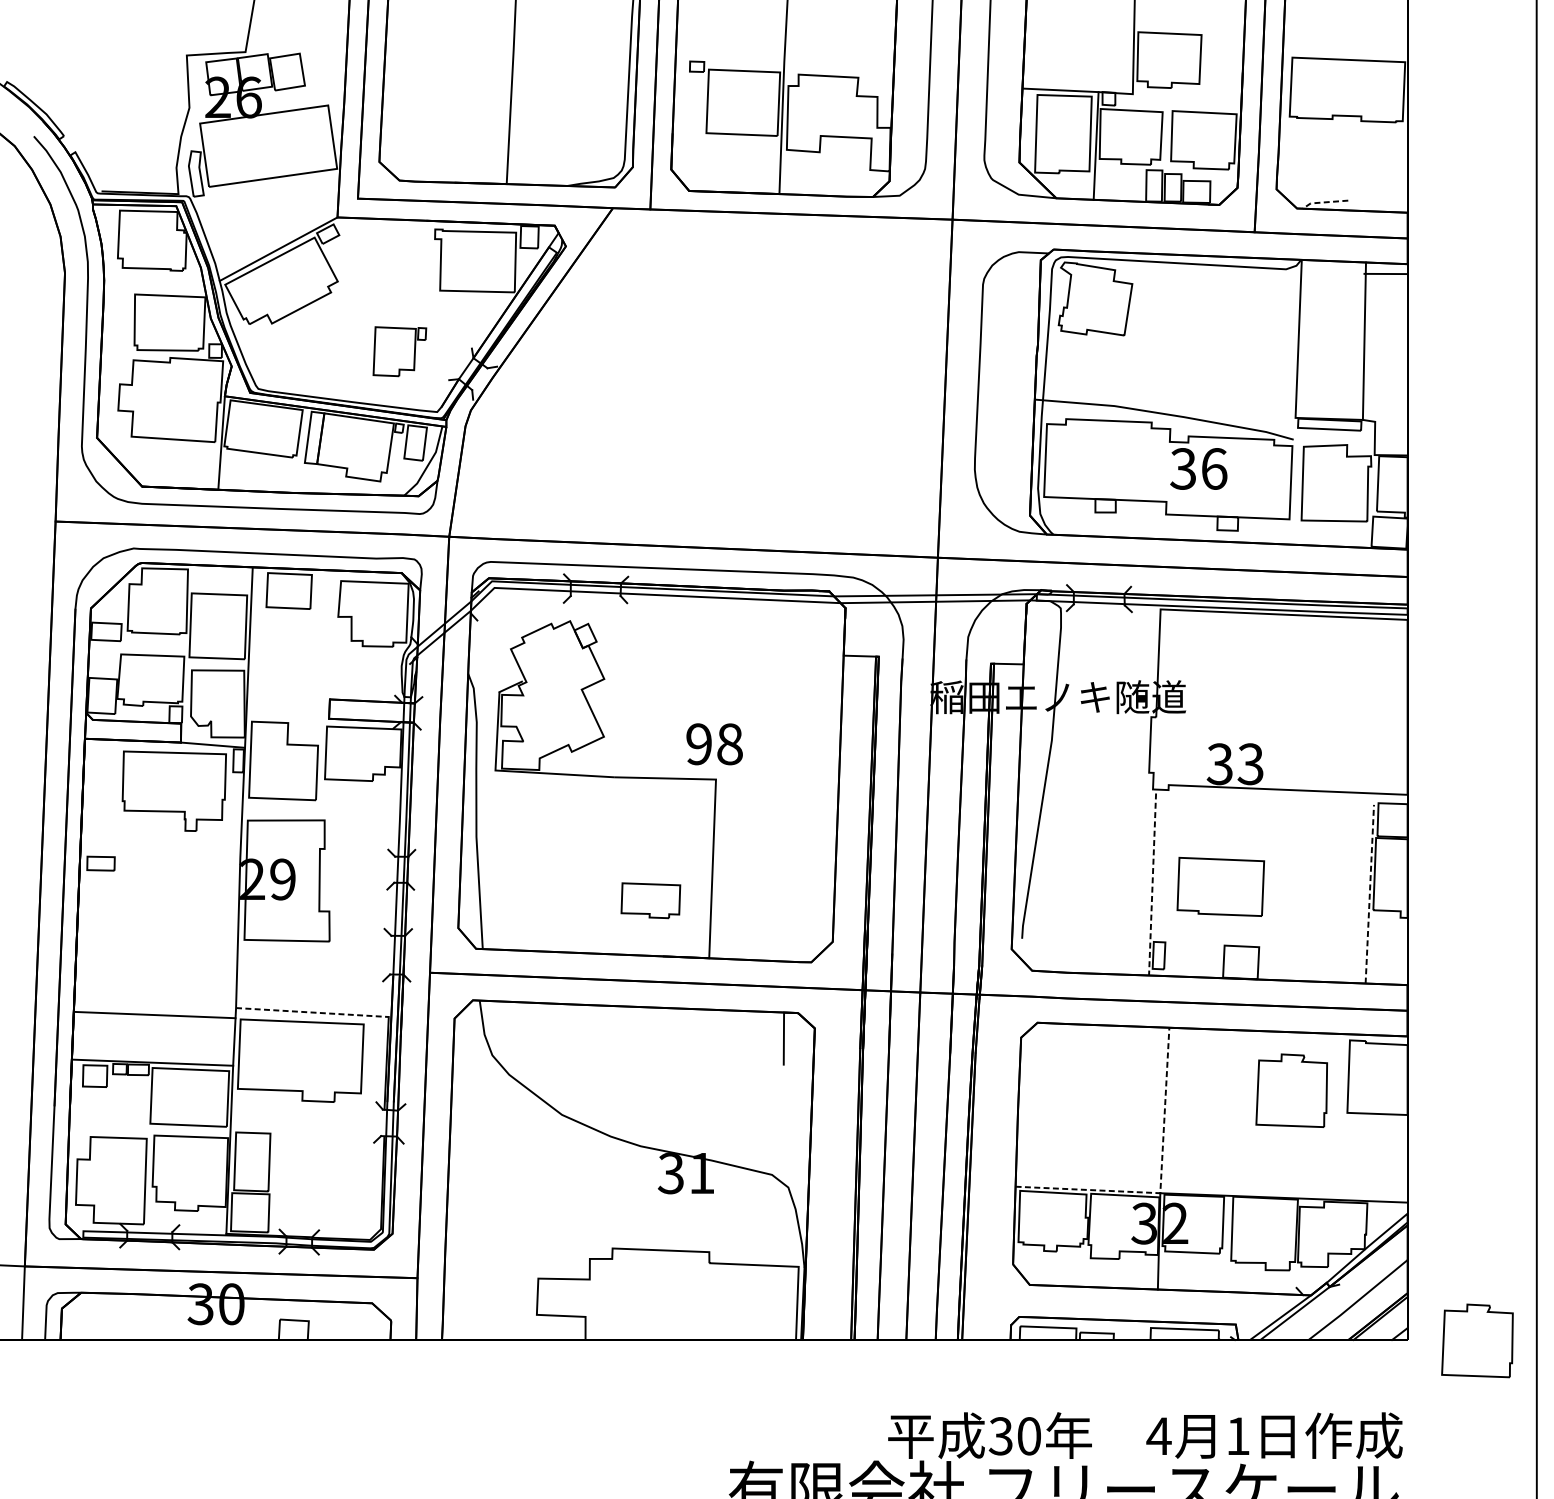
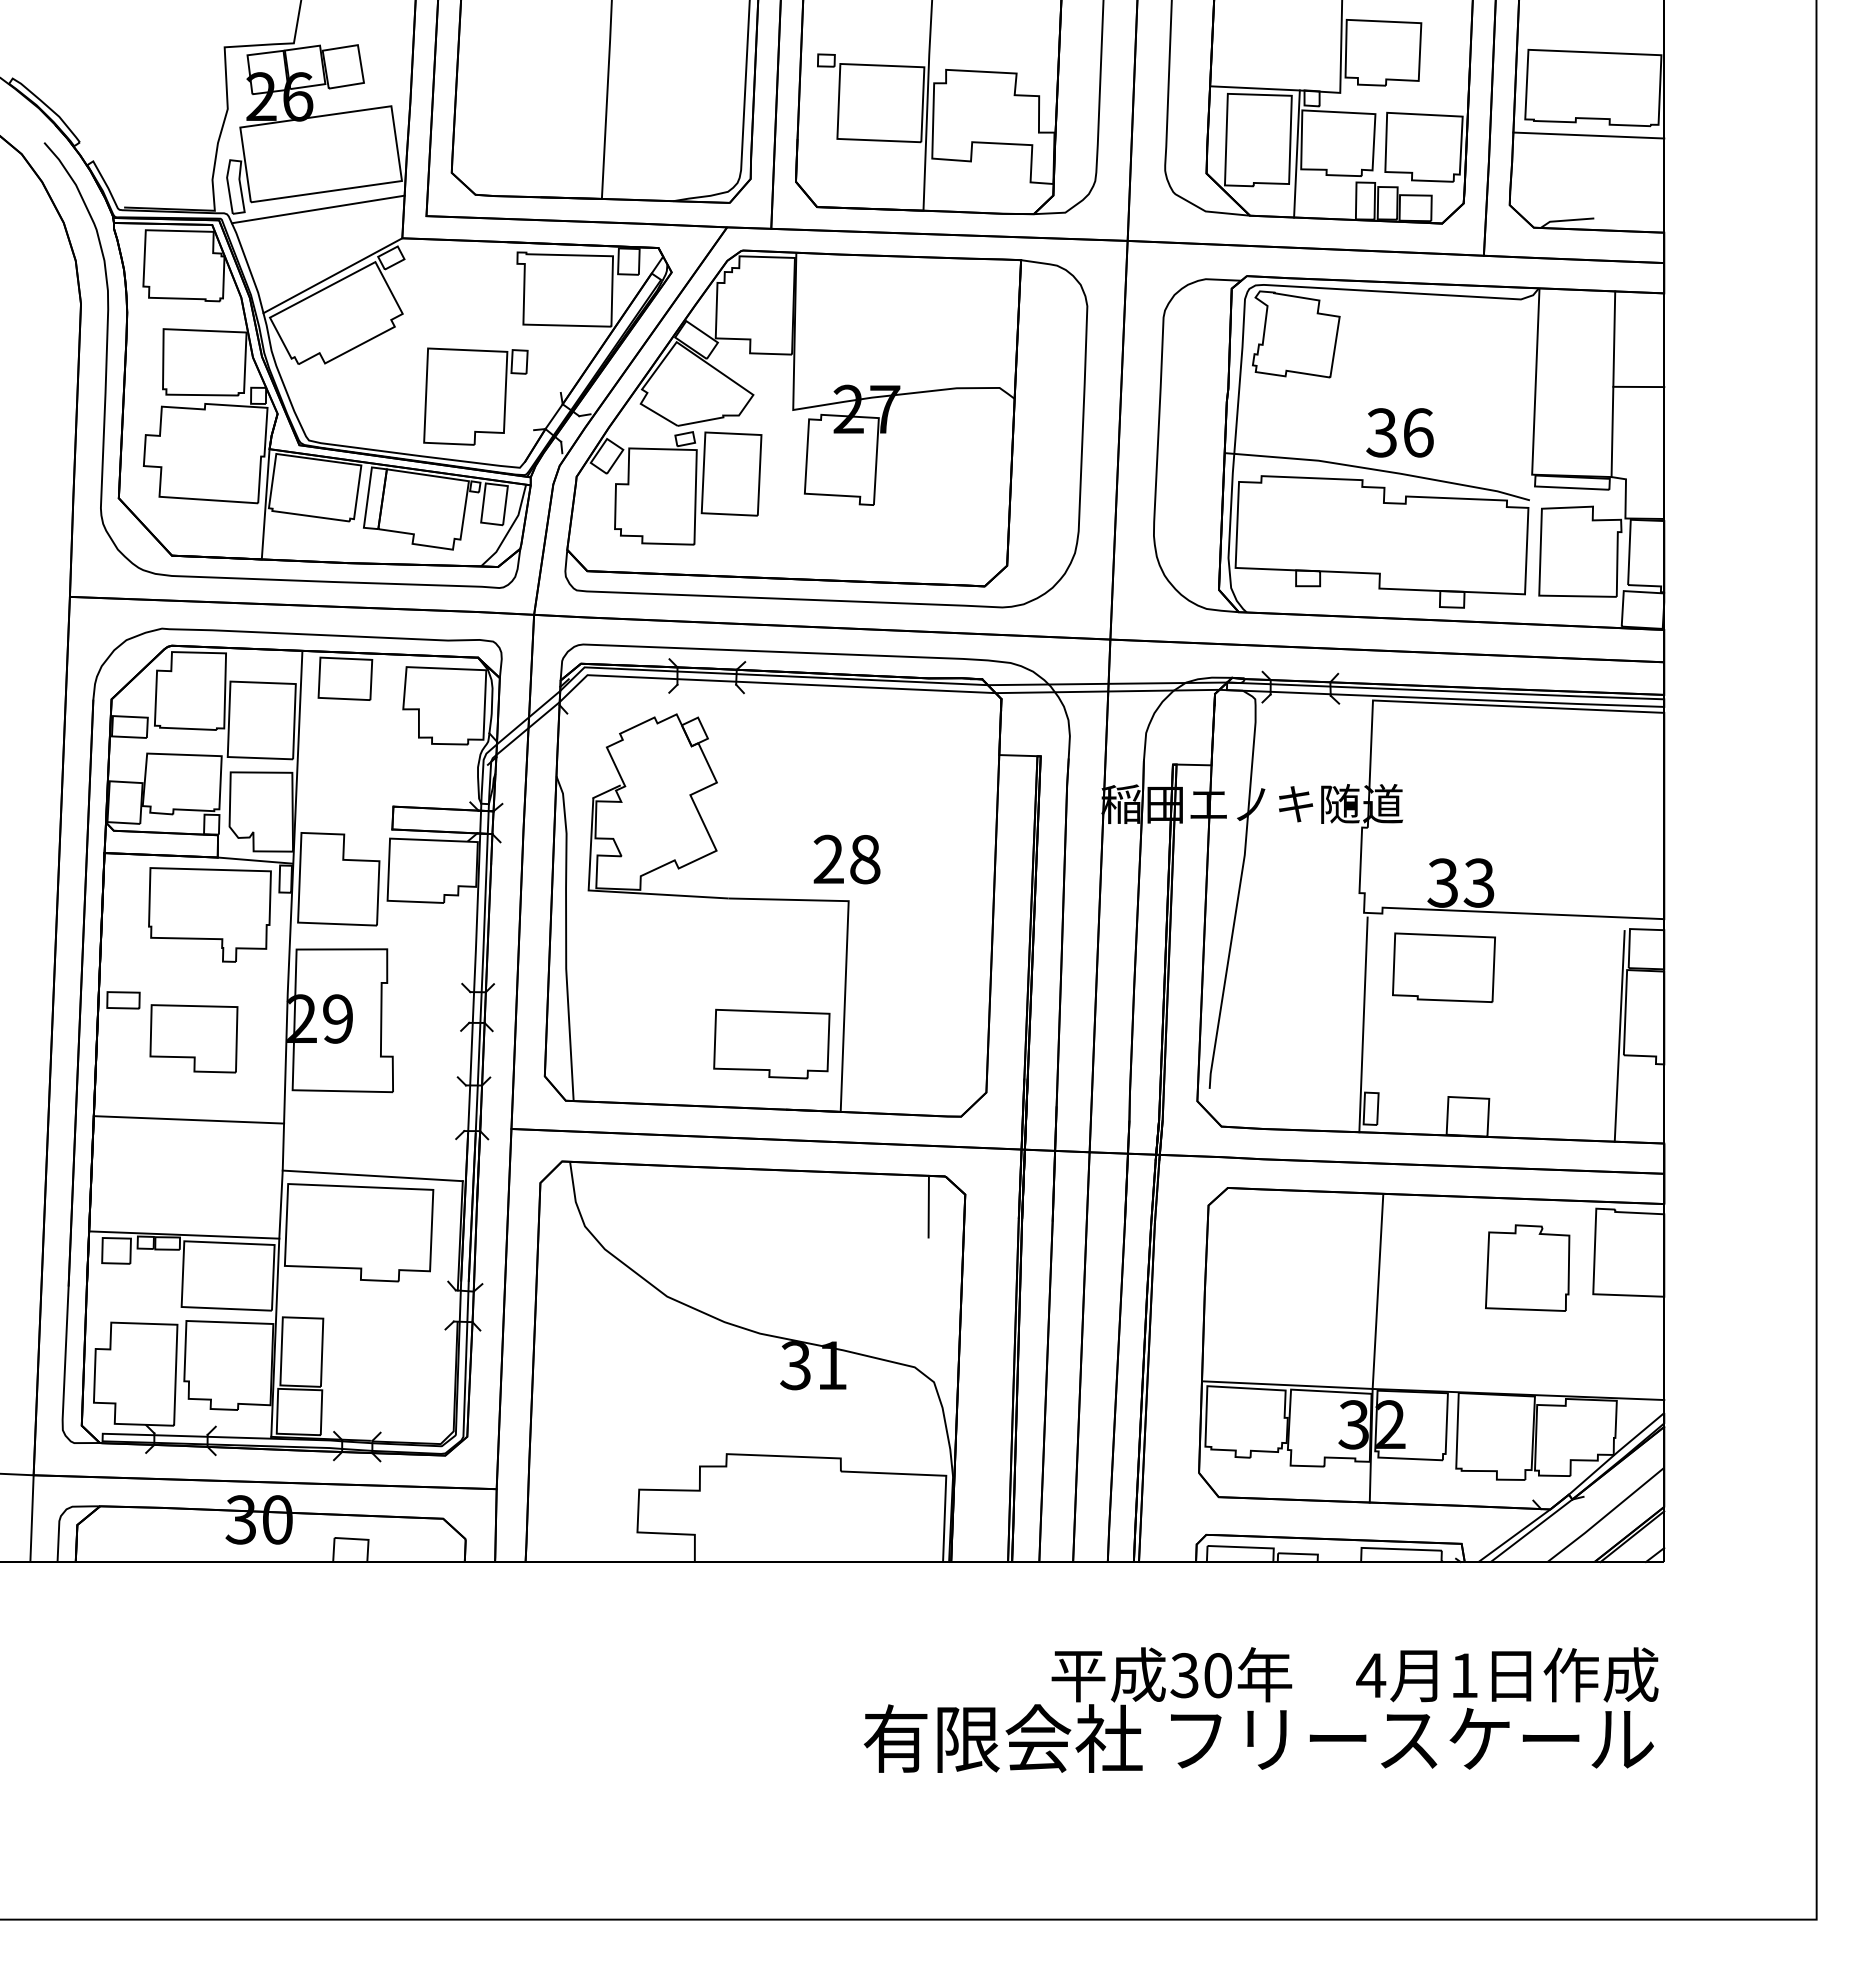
line: (1343, 130) -> (1588, 135), added
line: (265, 193) -> (317, 209), added
line: (1323, 202) -> (1565, 220), dashed -> solid
line: (1385, 273) -> (1638, 386), moved
part: (399, 351) -> (475, 396), size x1.67
part: (697, 378) -> (826, 428), added
text: (1198, 468) -> (1399, 432), moved
text: (698, 744) -> (828, 859), 98 -> 28
line: (1152, 885) -> (1363, 1025), dashed -> solid
part: (1220, 886) -> (1443, 967), moved
line: (1369, 893) -> (1619, 1035), dashed -> solid
part: (160, 896) -> (193, 1038), added
part: (650, 900) -> (771, 1043), size x1.67
line: (313, 1012) -> (373, 1175), dashed -> solid
line: (154, 1014) -> (188, 1119), moved
line: (1161, 1183) -> (1373, 1377), dashed -> solid
part: (1477, 1340) -> (1746, 1562), removed

